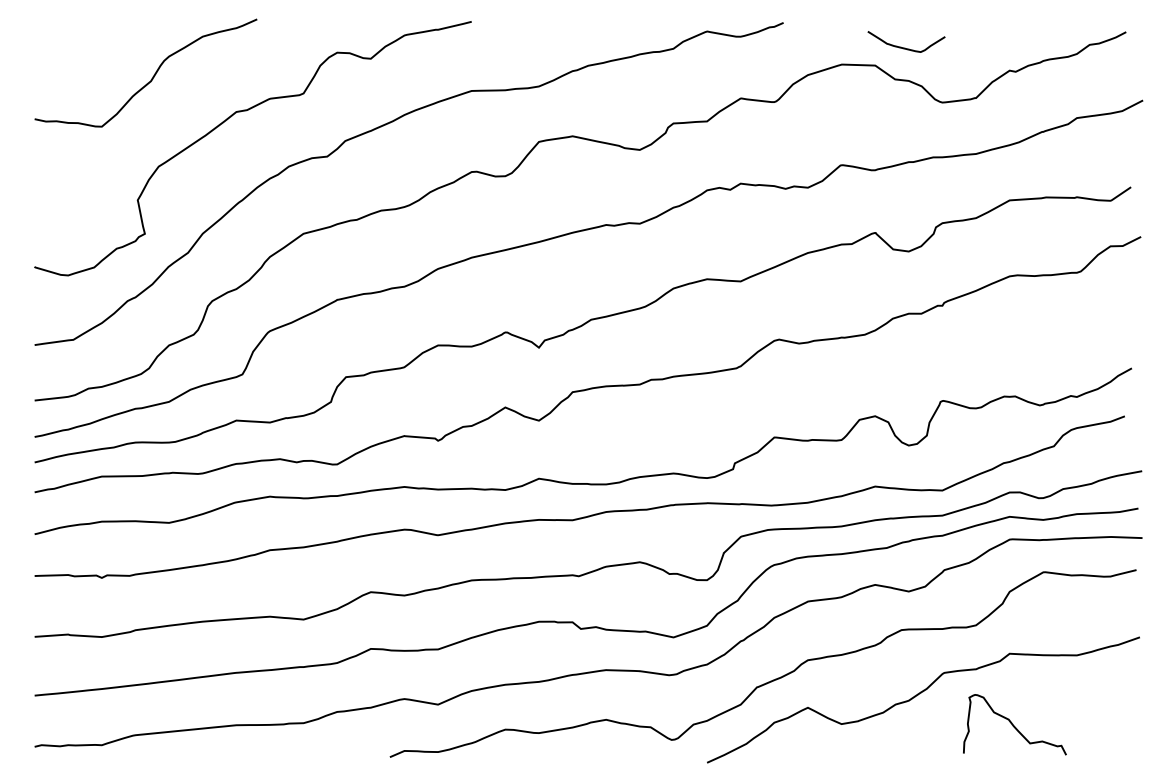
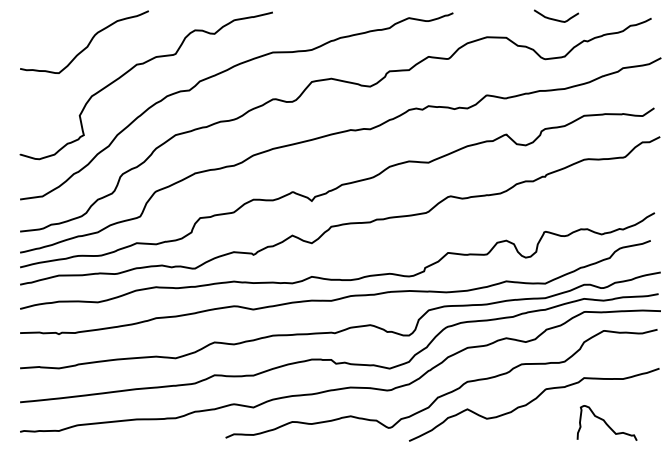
curve: (903, 46) -> (554, 18), moved
curve: (1013, 723) -> (606, 422), moved

